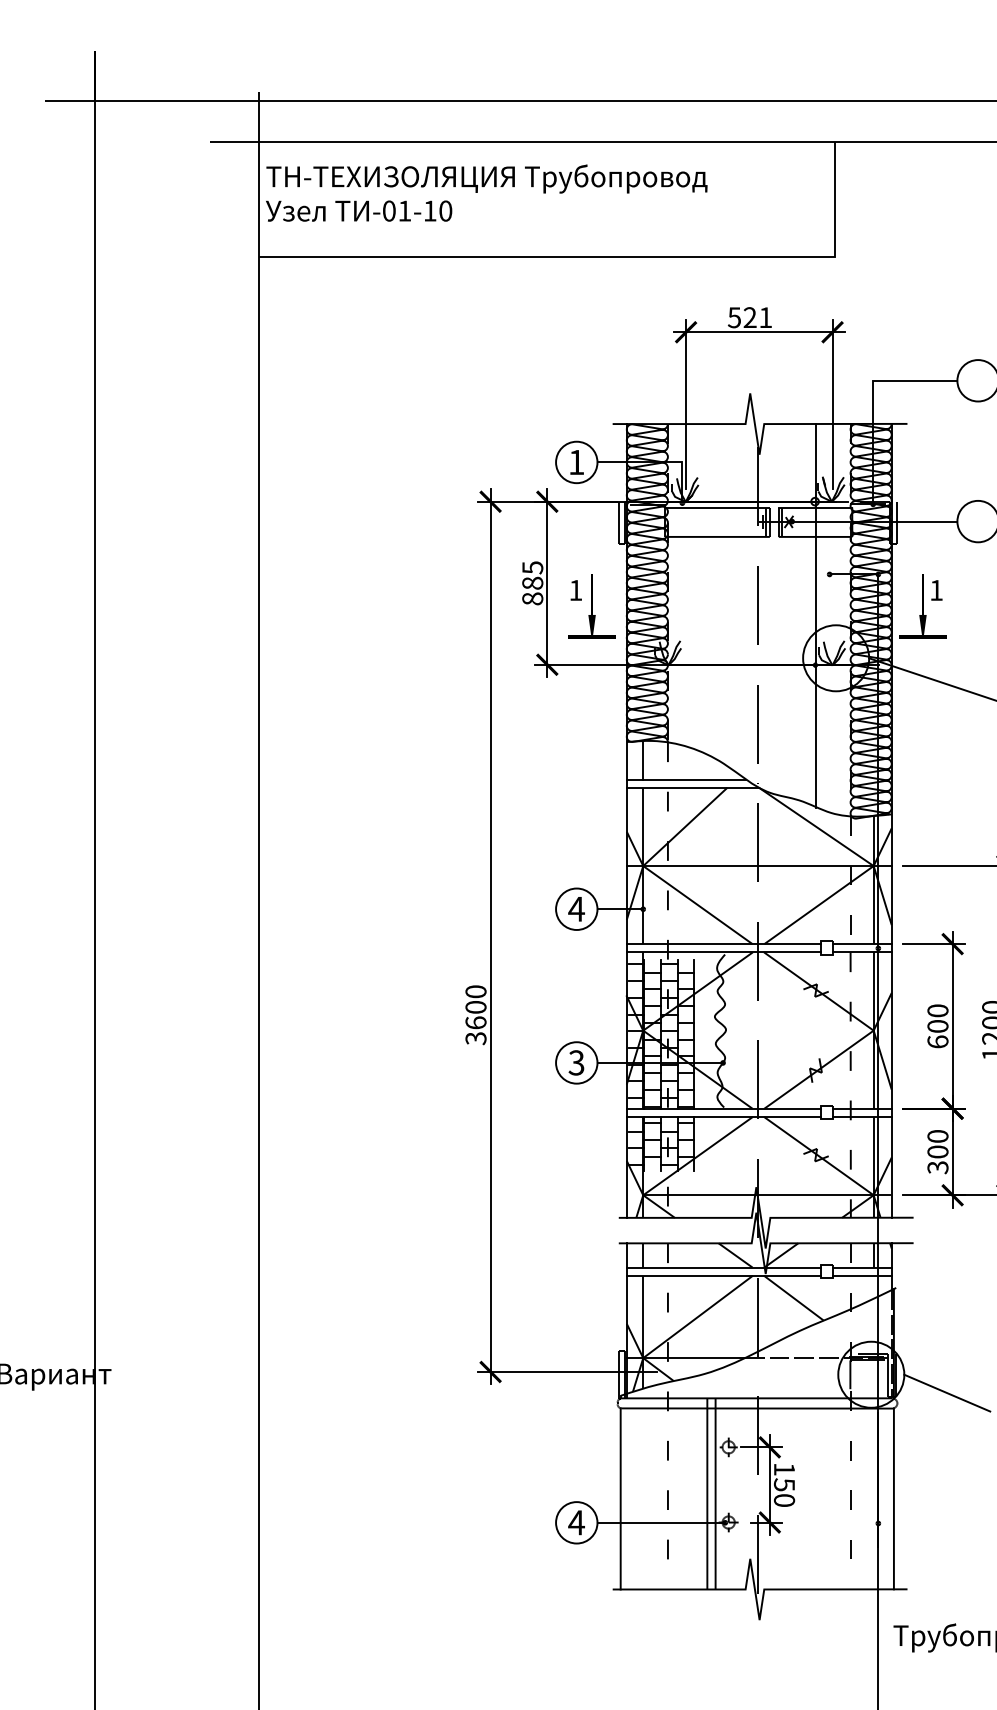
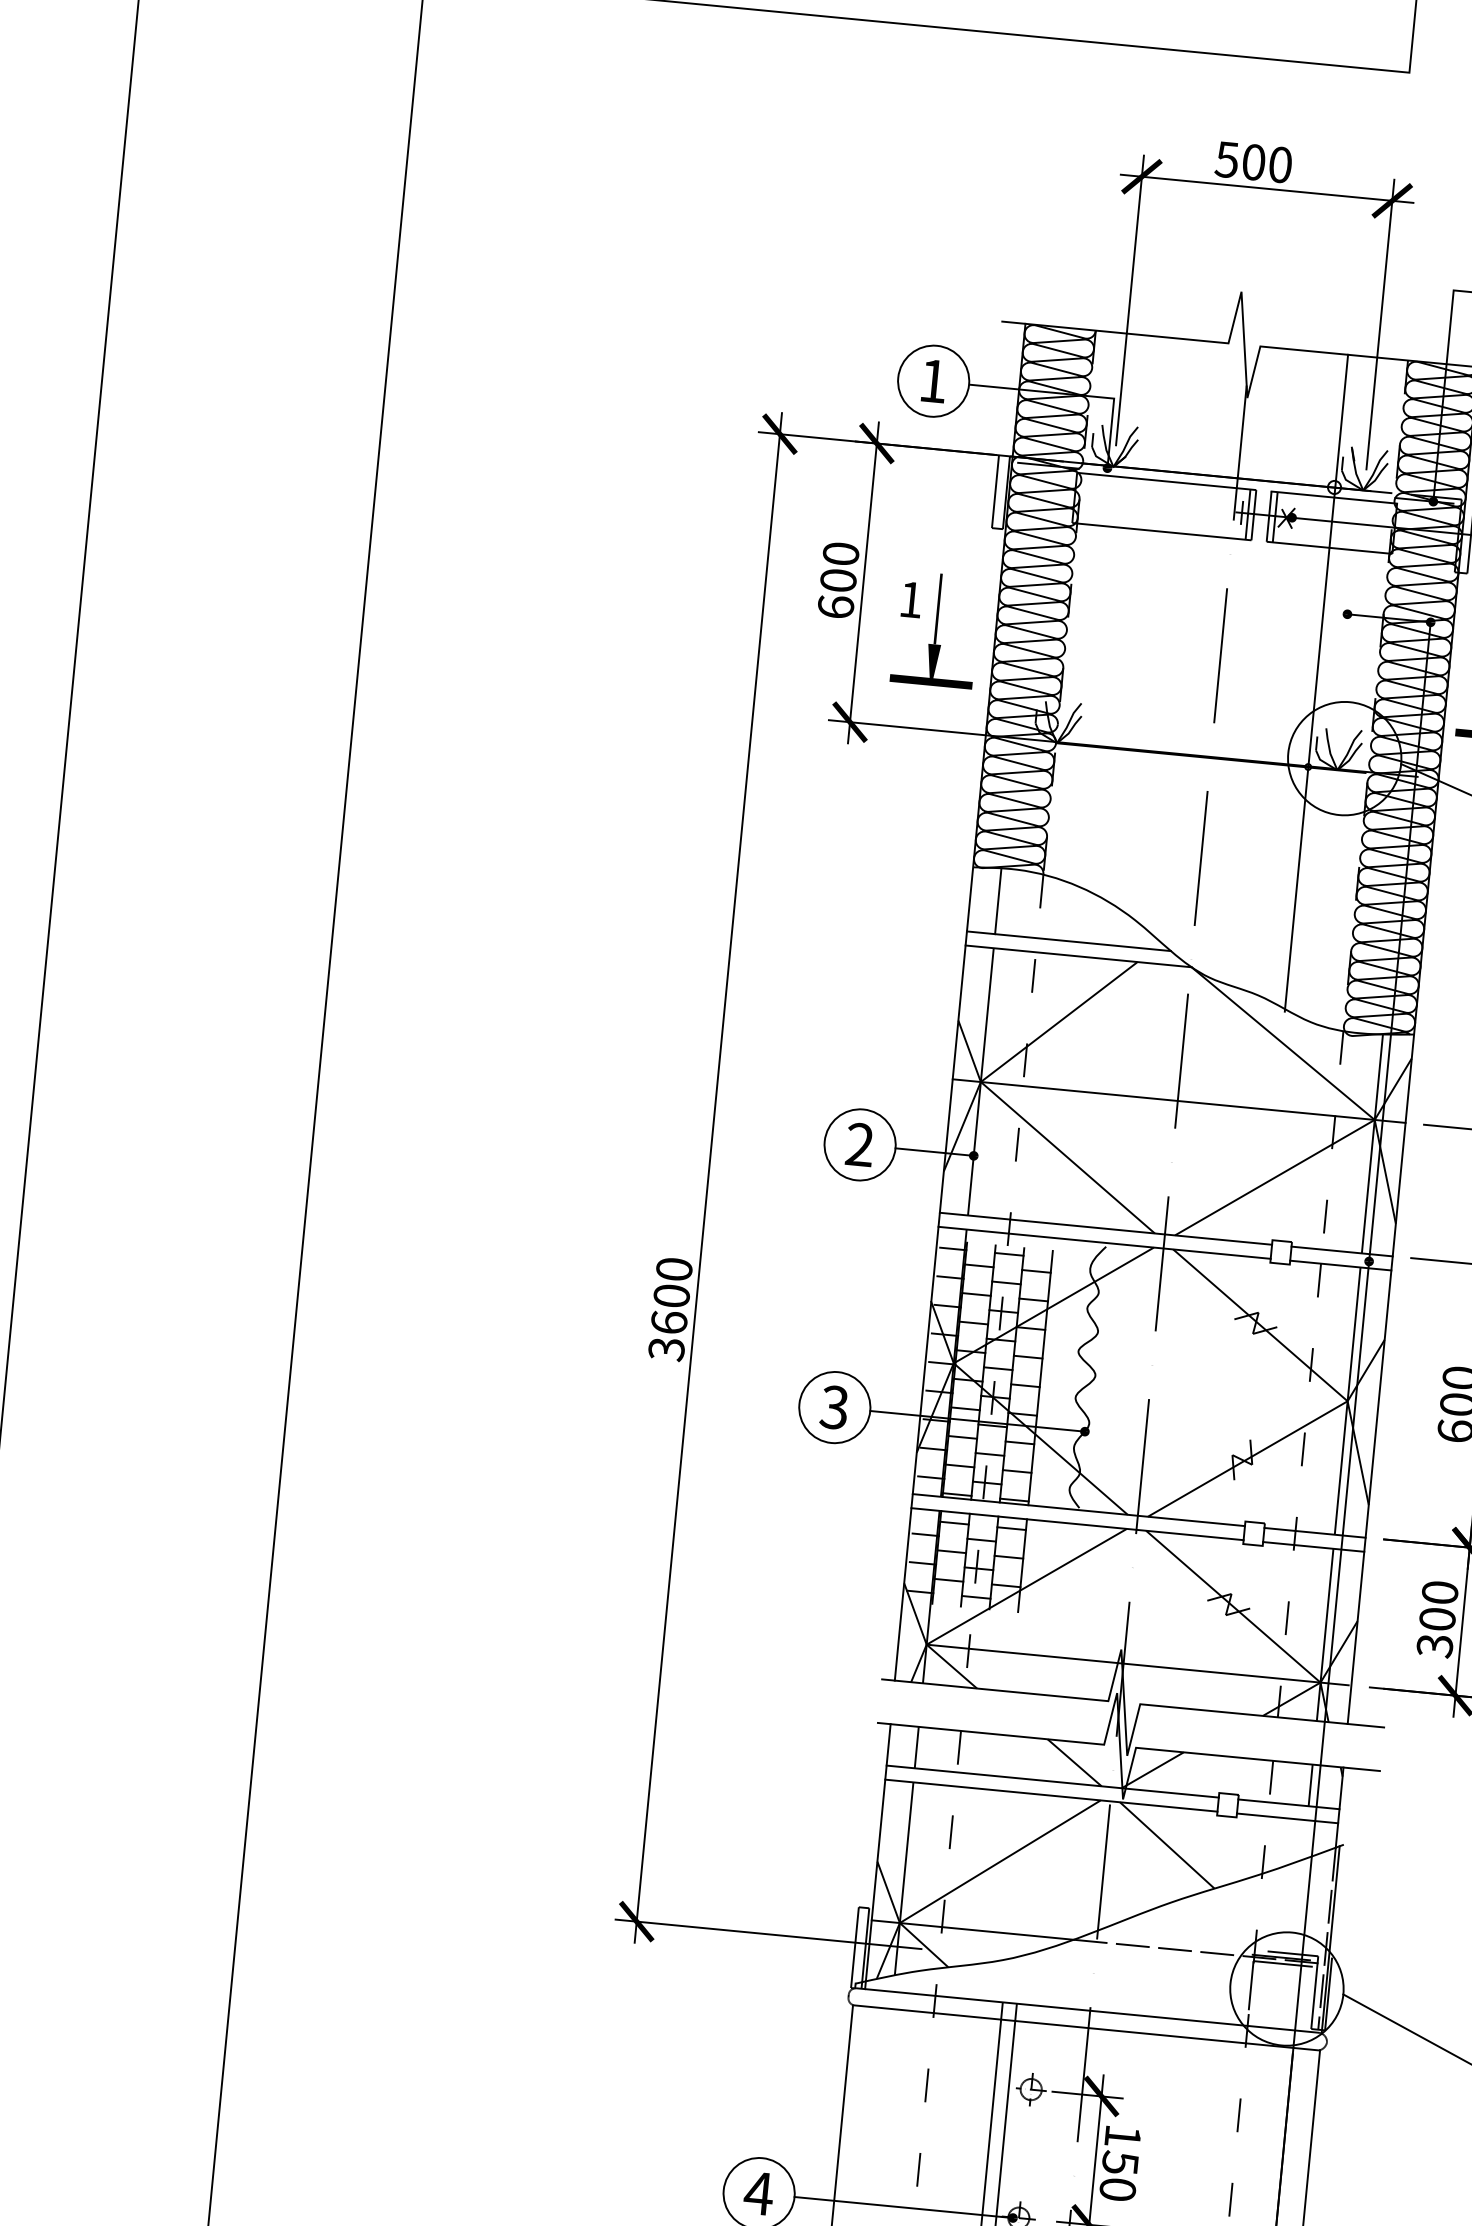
text: (757, 317) -> (1266, 163), 521 -> 500
text: (532, 583) -> (838, 580), 885 -> 600
text: (576, 908) -> (859, 1143), 4 -> 2

